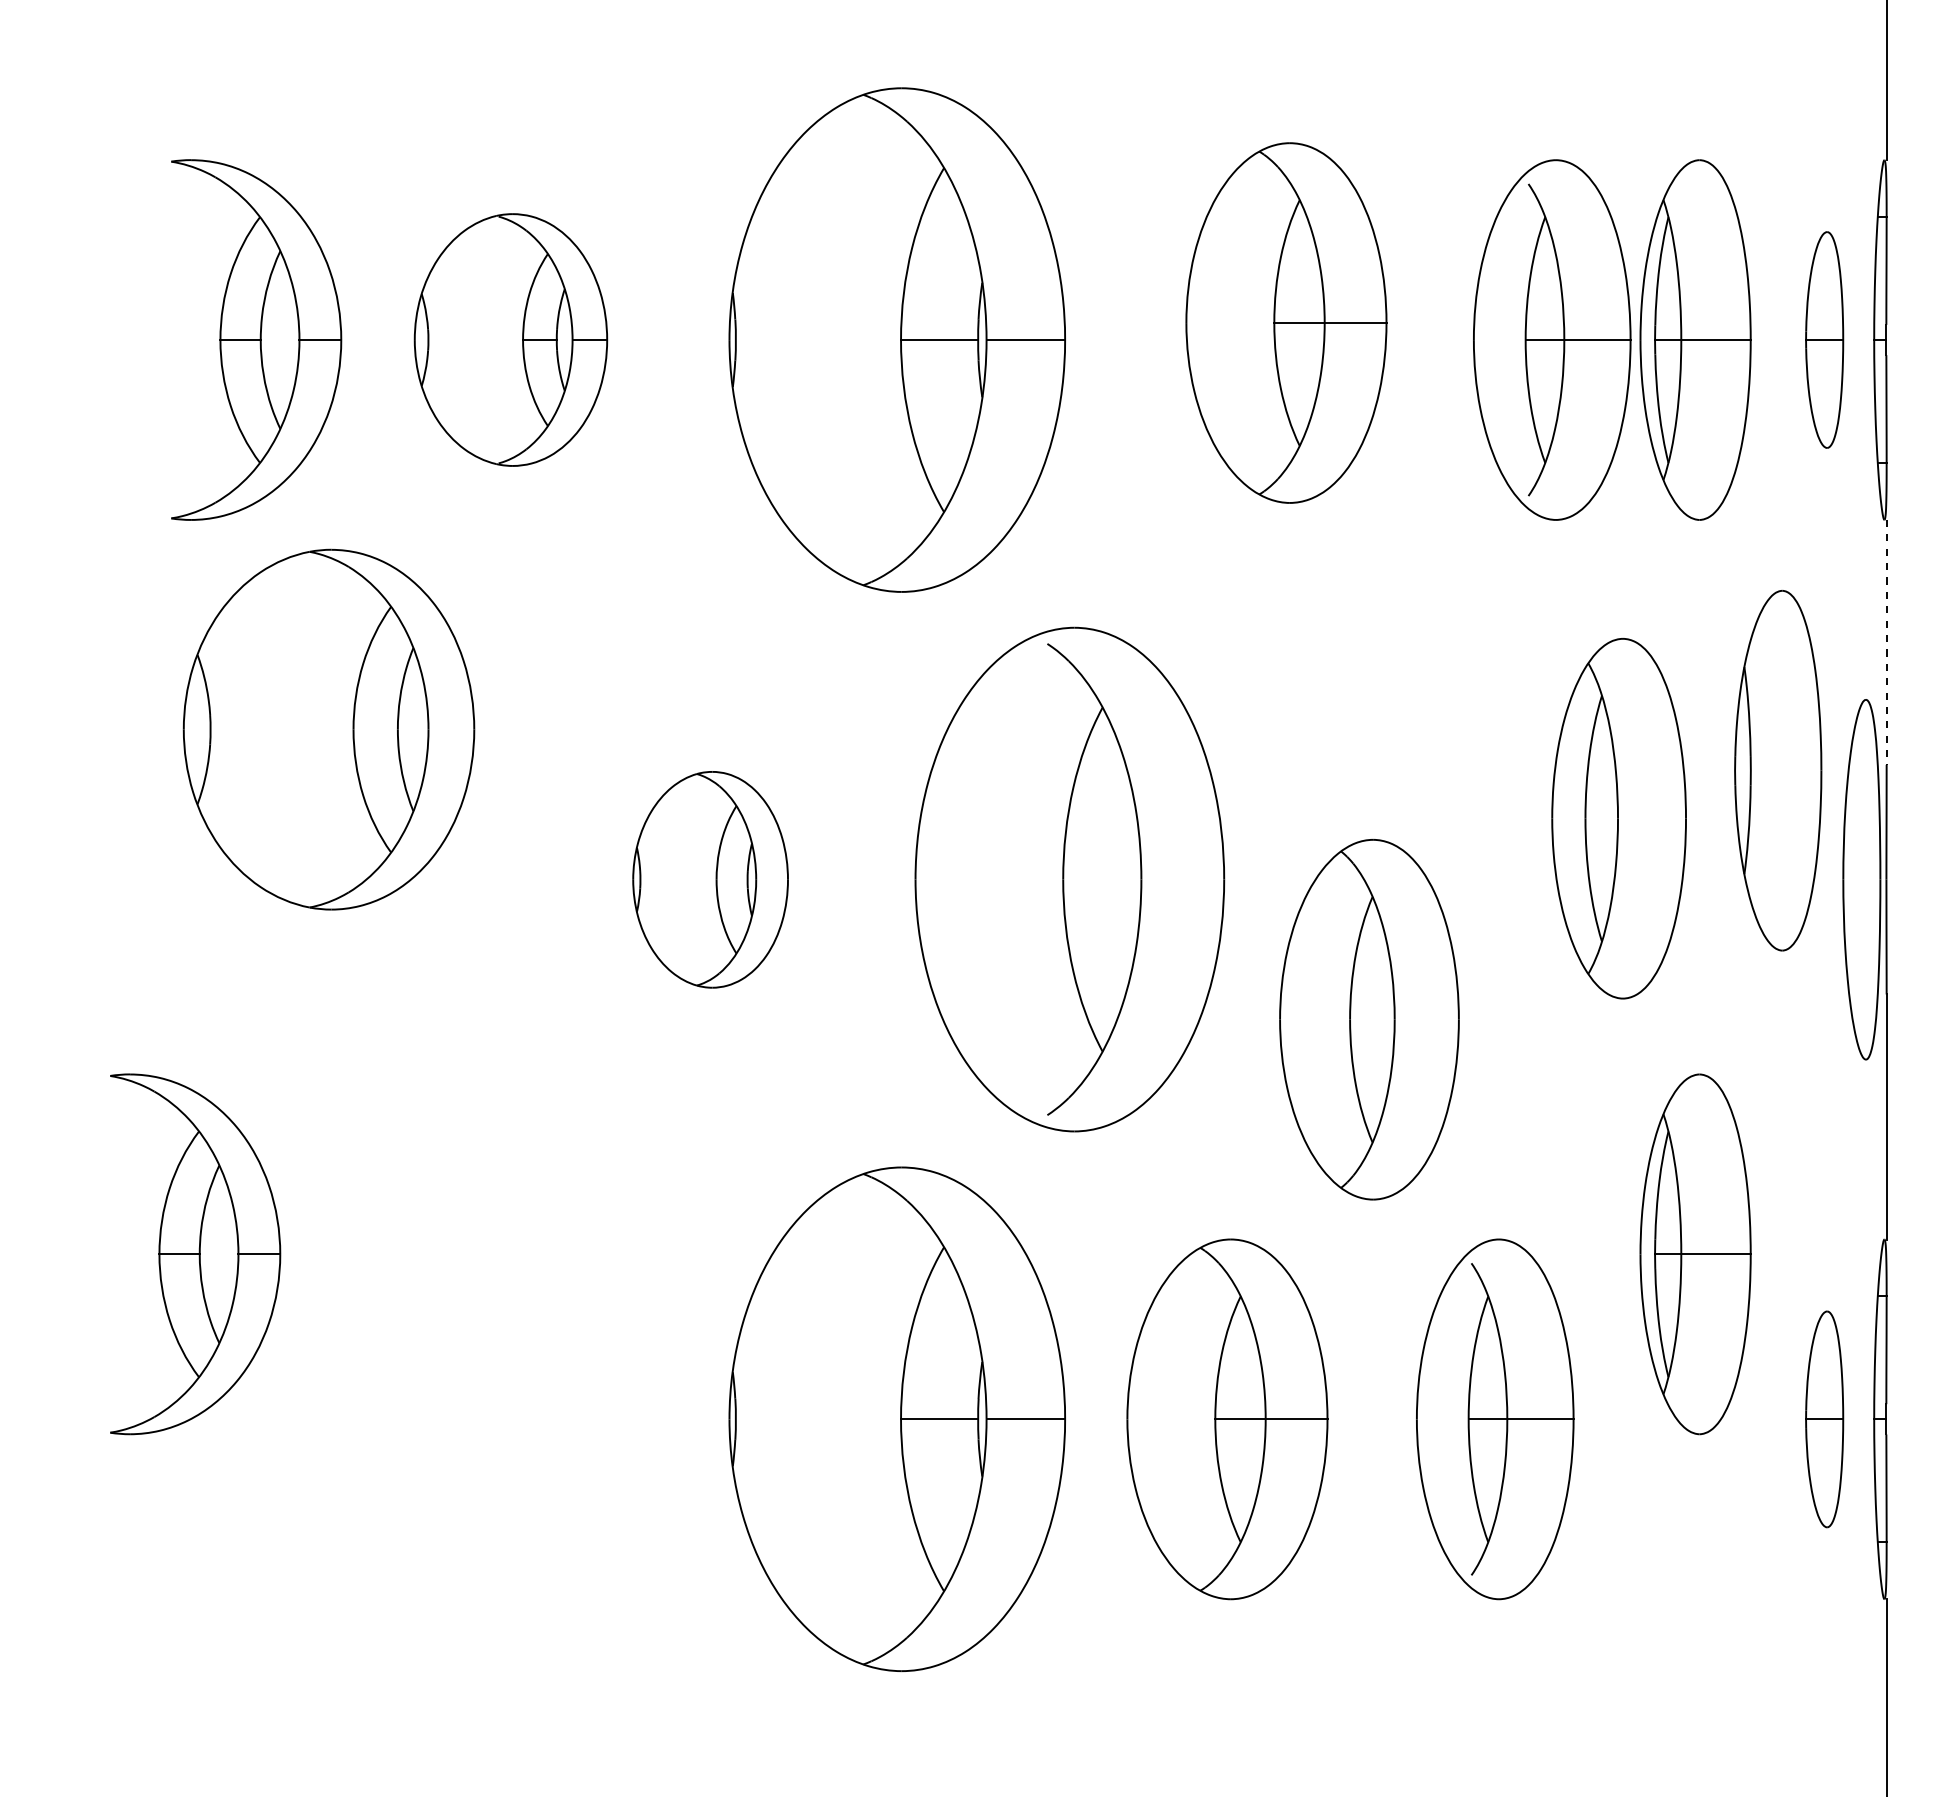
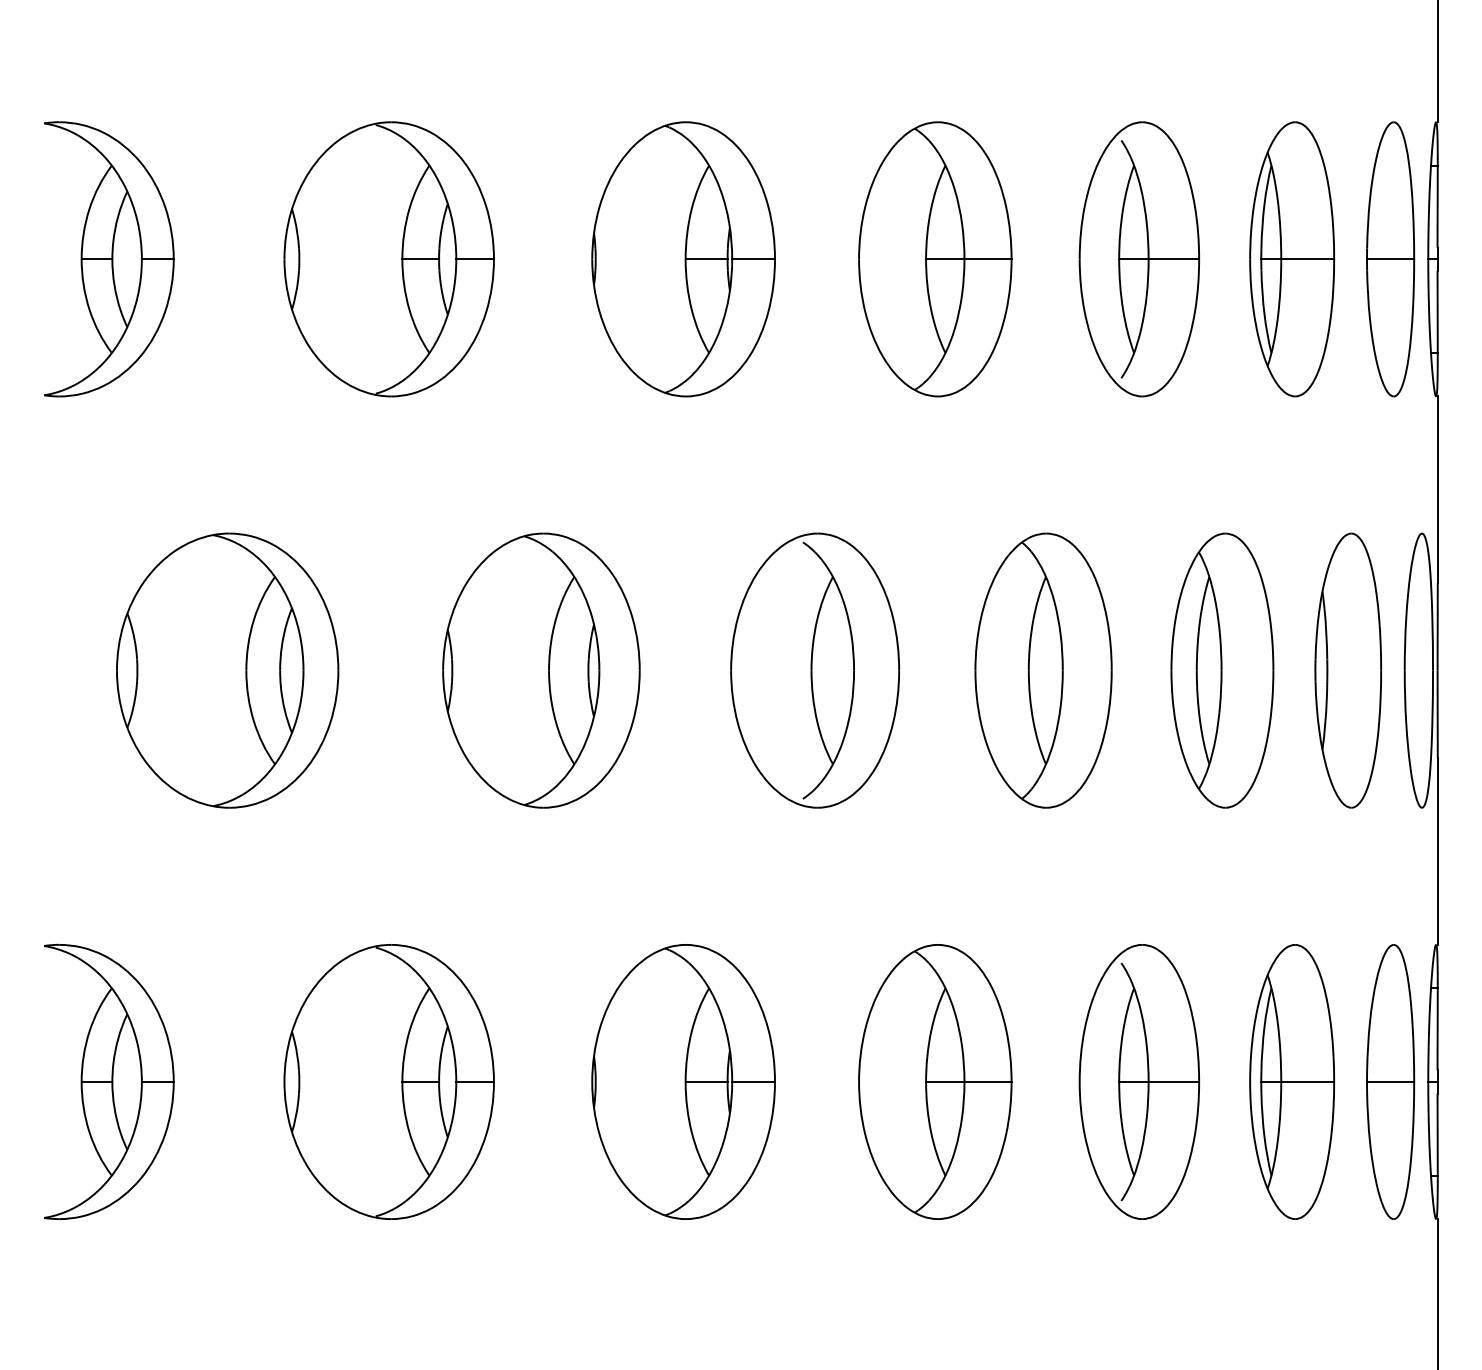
part: (1286, 322) -> (935, 258), moved
part: (256, 339) -> (109, 258), moved
part: (510, 339) -> (388, 258), size x1.43
part: (896, 339) -> (683, 258), size x0.71
part: (1552, 339) -> (1139, 258), moved
part: (1824, 339) -> (1390, 258), size x1.67
line: (1886, 642) -> (1437, 489), dashed -> solid
part: (328, 729) -> (227, 670), moved
part: (1778, 770) -> (1348, 670), moved
part: (1618, 818) -> (1221, 670), moved
part: (710, 879) -> (541, 670), size x1.67
part: (1069, 879) -> (814, 670), size x0.71
part: (1369, 1019) -> (1043, 670), moved
part: (195, 1254) -> (109, 1082), moved
part: (1695, 1254) -> (1292, 1082), moved
part: (510, 1419) -> (388, 1082), added
part: (896, 1419) -> (683, 1082), size x0.71
part: (1824, 1419) -> (1390, 1082), size x1.67

